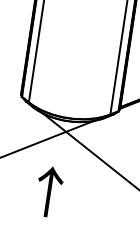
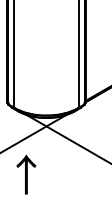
text: (49, 191) -> (26, 174), moved

